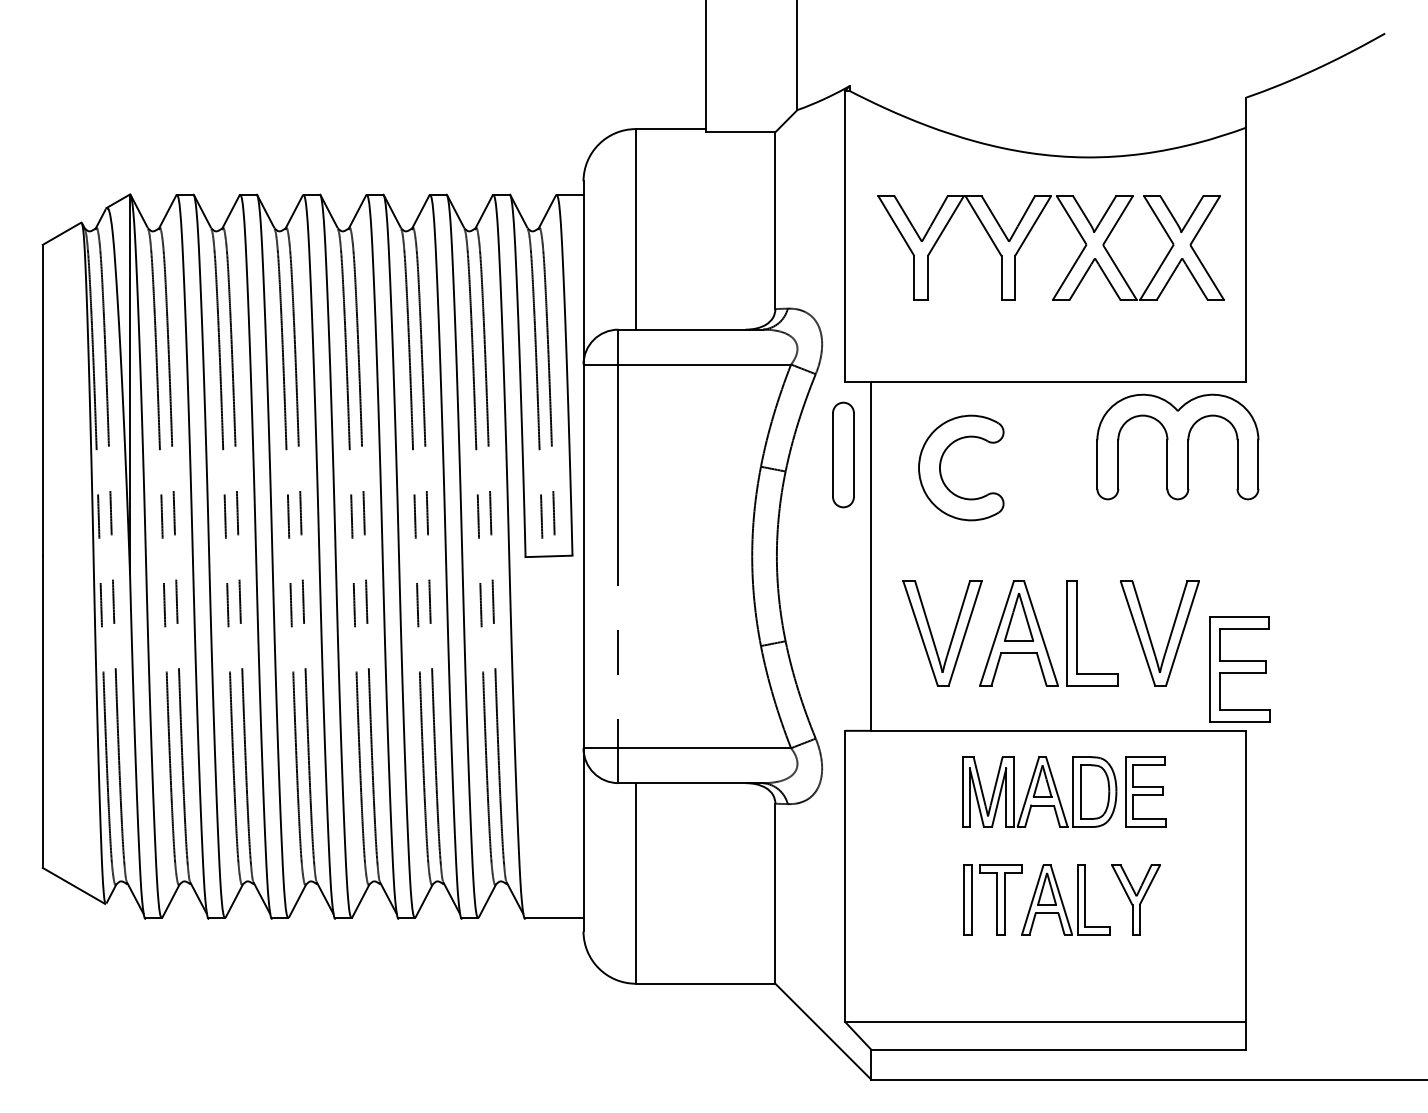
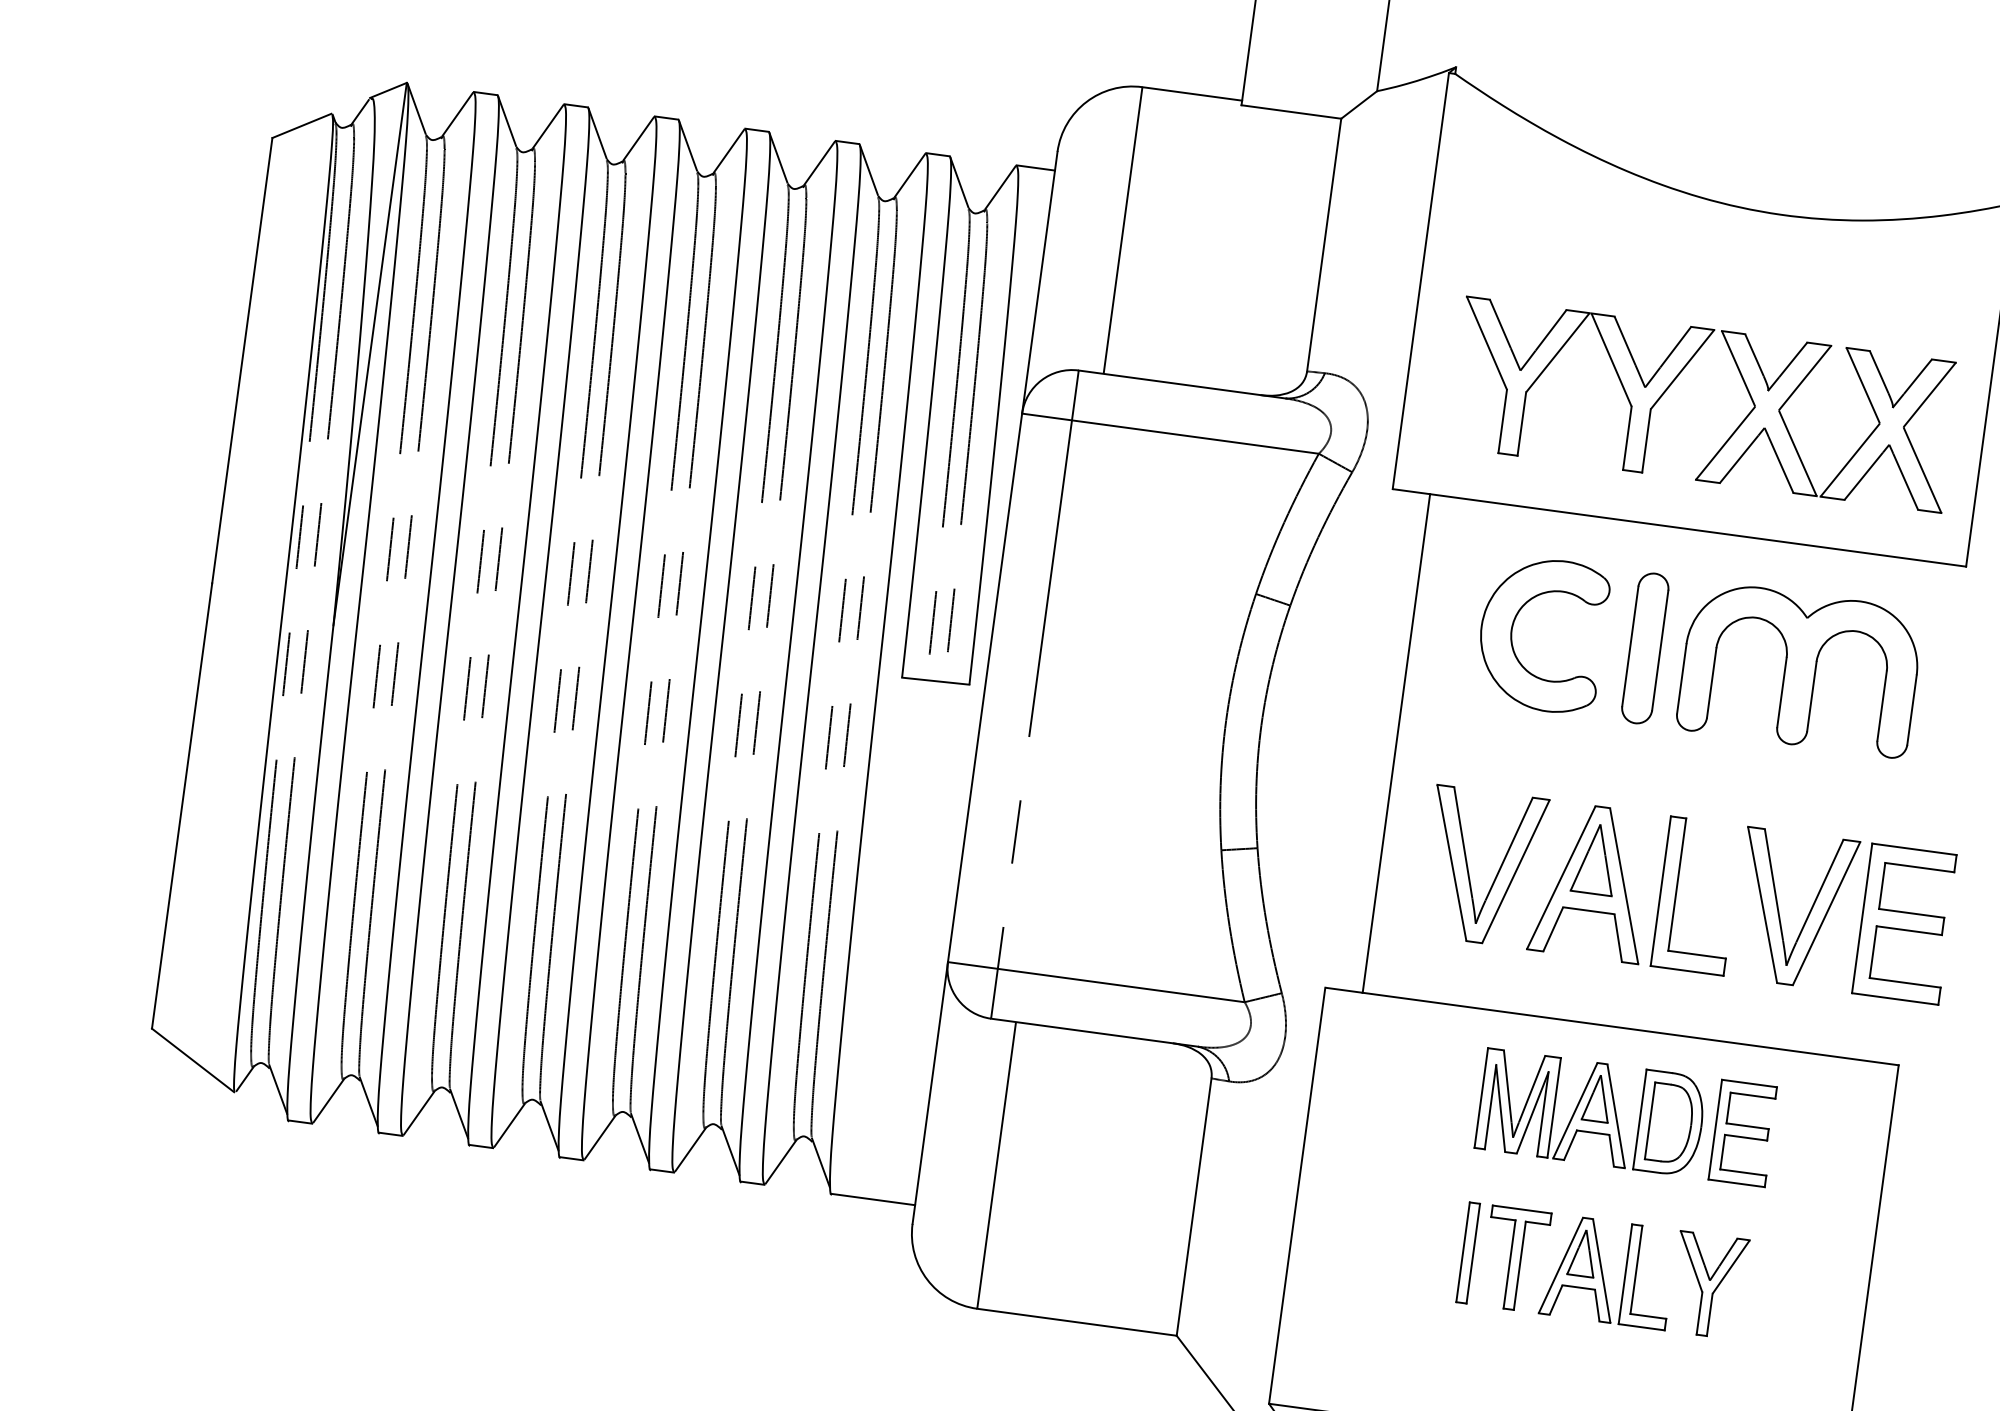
part: (1029, 234) -> (1675, 381), moved
part: (1177, 446) -> (1799, 668), moved
part: (843, 454) -> (1645, 647), moved
part: (1239, 669) -> (1904, 924), moved

